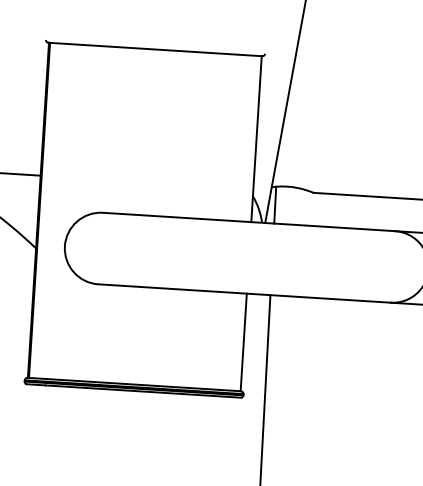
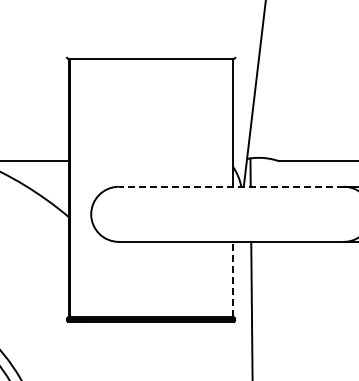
line: (249, 221) -> (231, 186), solid -> dashed
line: (244, 342) -> (233, 279), solid -> dashed

